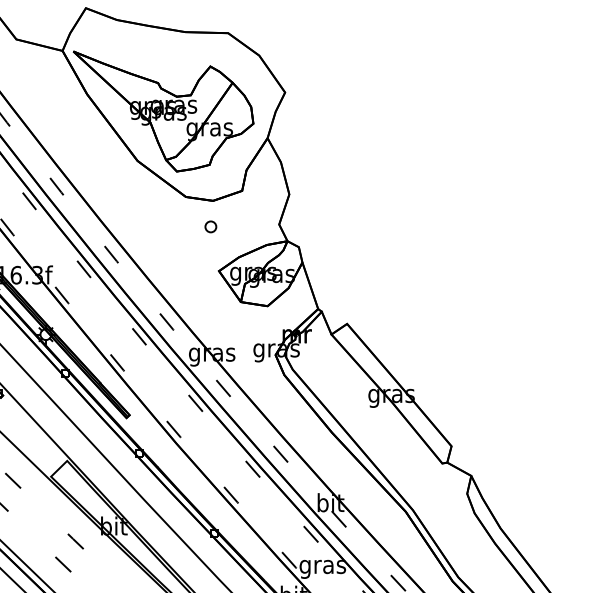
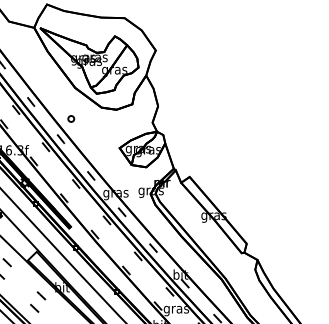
part: (211, 226) -> (71, 118), moved

